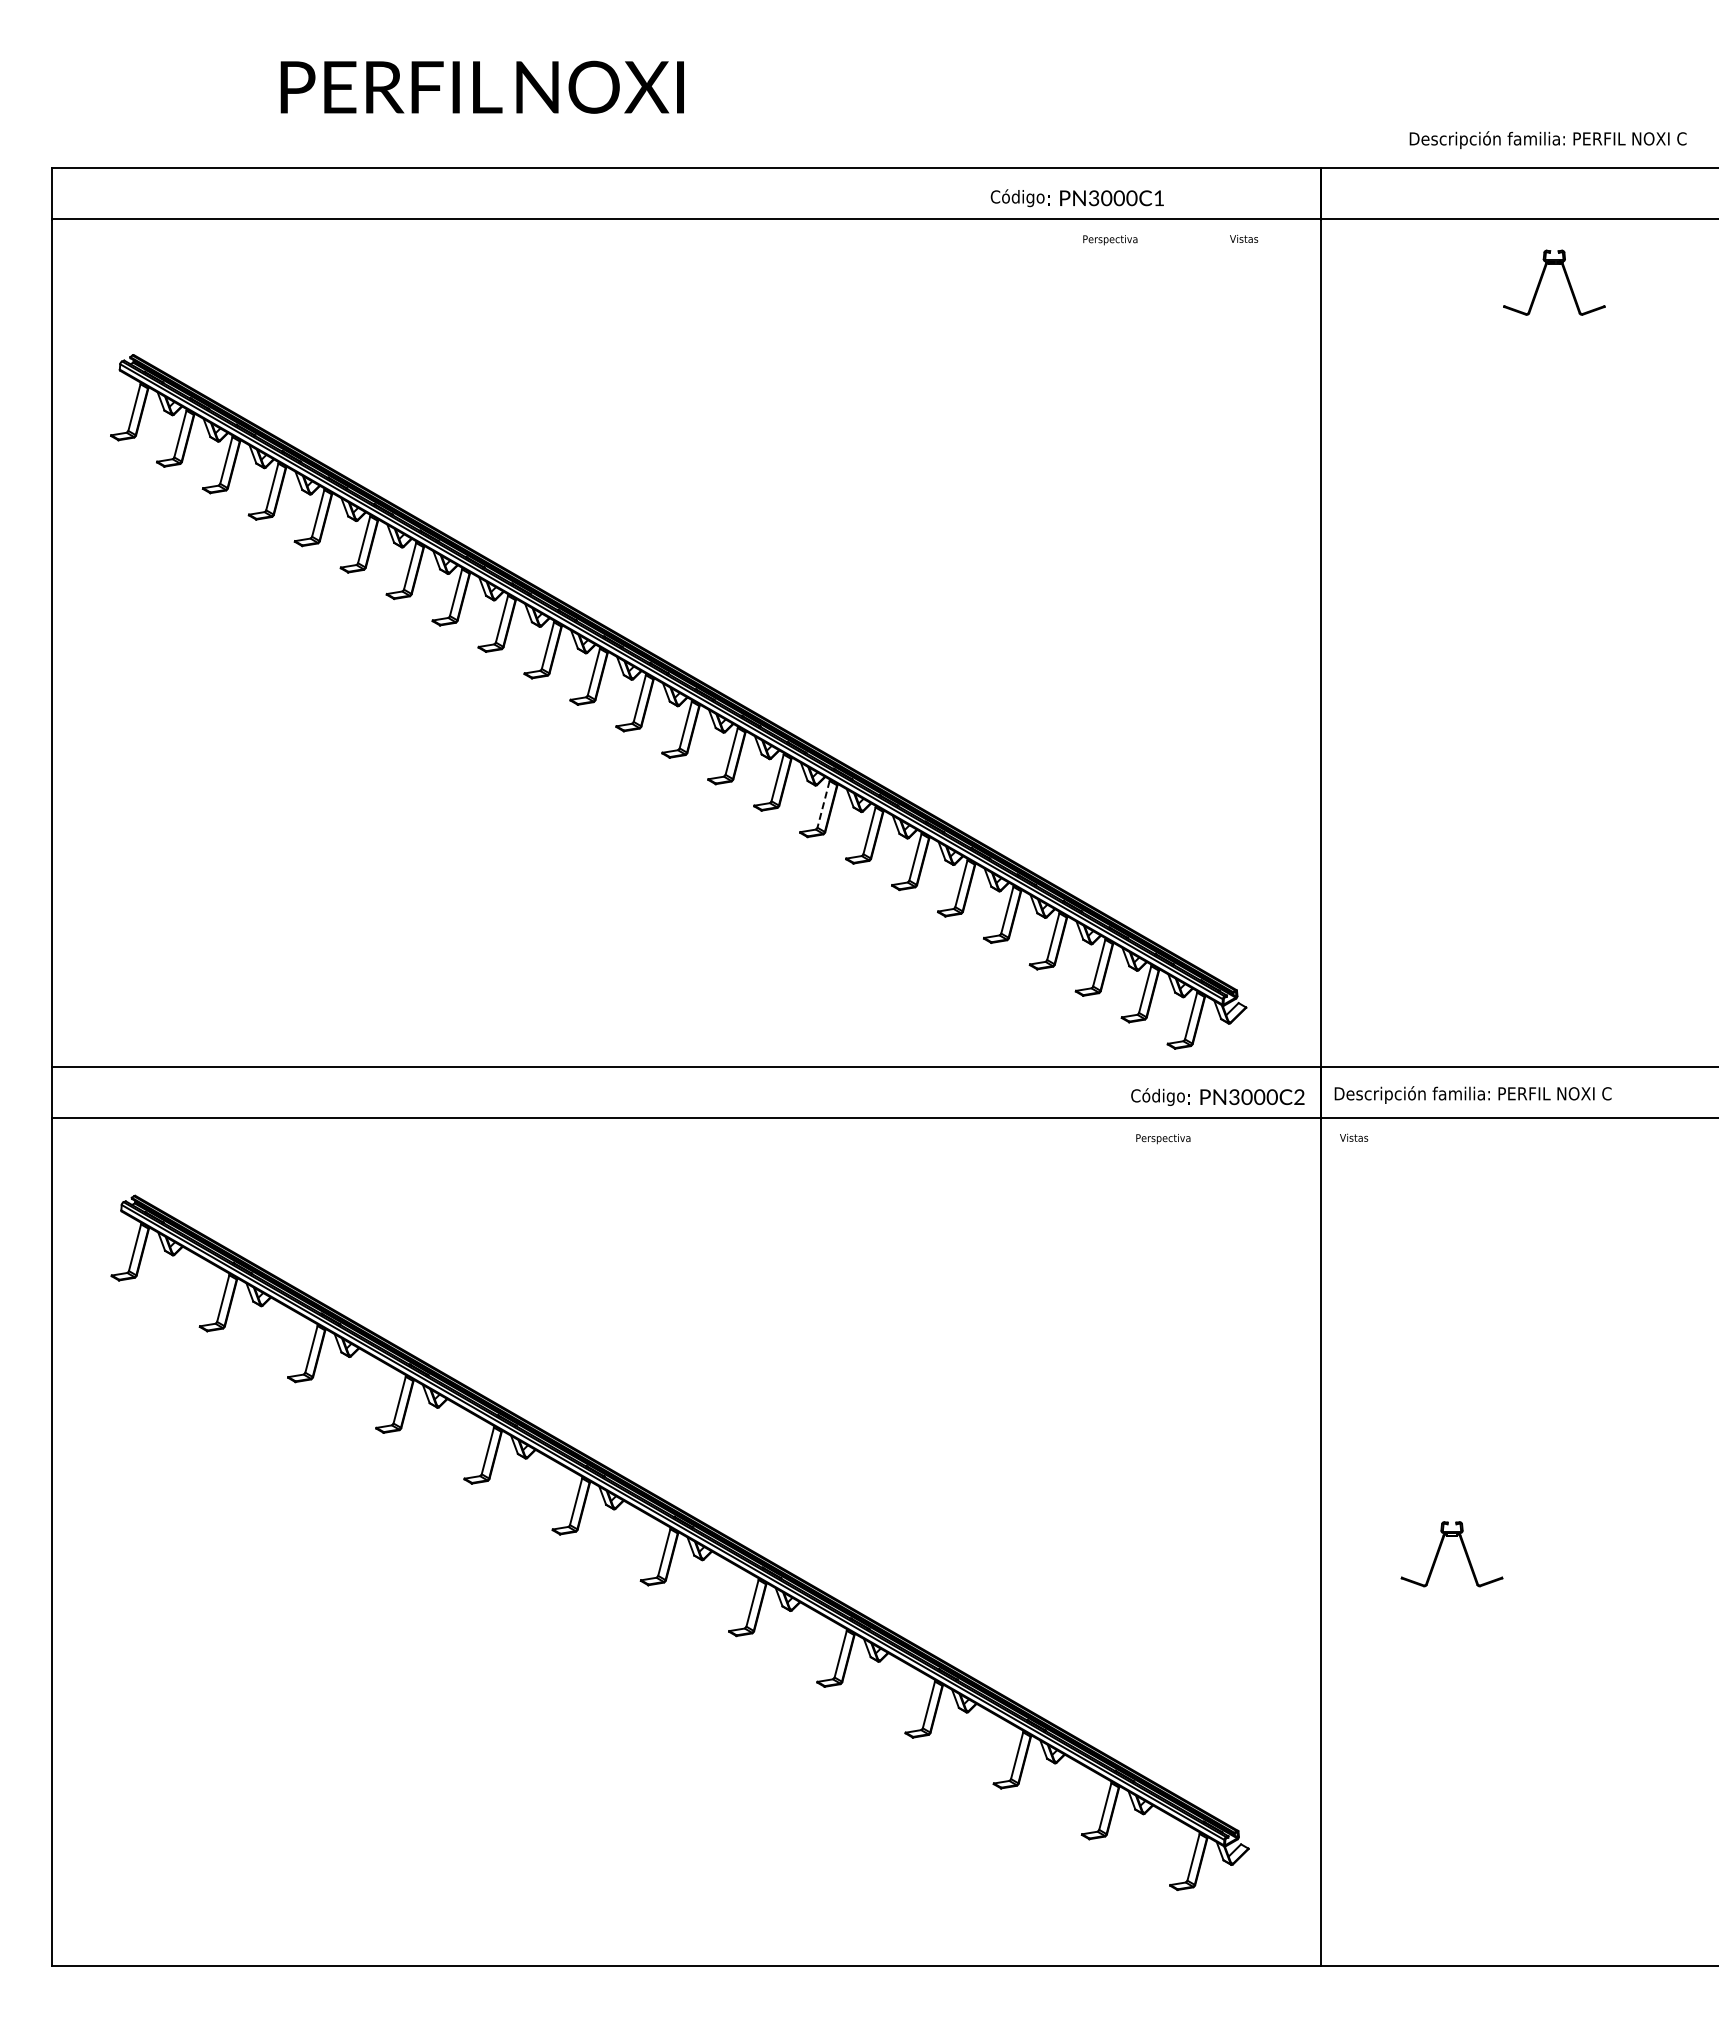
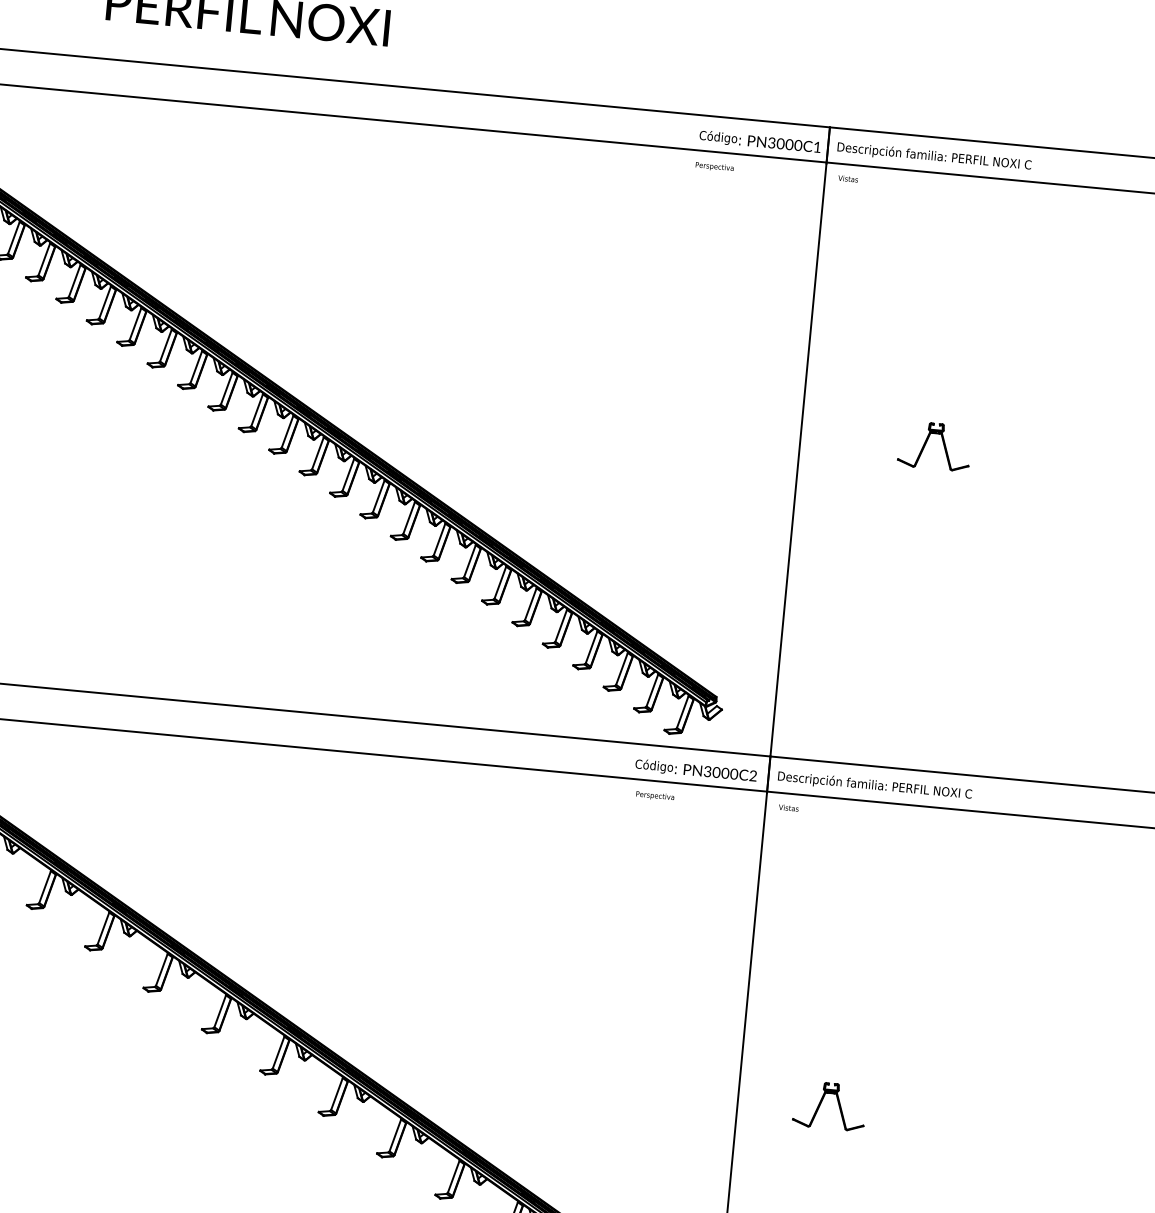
text: (1547, 139) -> (934, 156), moved
text: (1076, 198) -> (759, 141), moved
text: (1244, 238) -> (848, 178), moved
text: (1110, 240) -> (714, 167), moved
part: (1565, 277) -> (942, 443), moved
line: (823, 804) -> (439, 539), dashed -> solid

